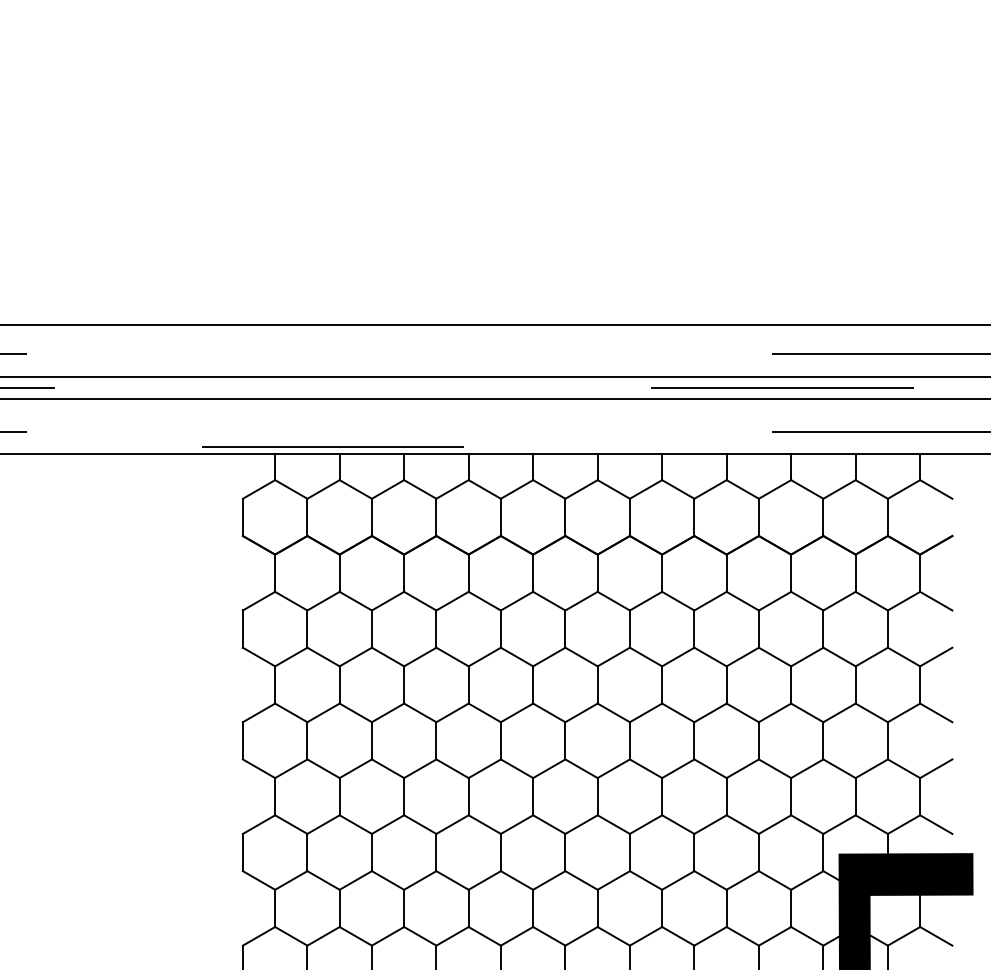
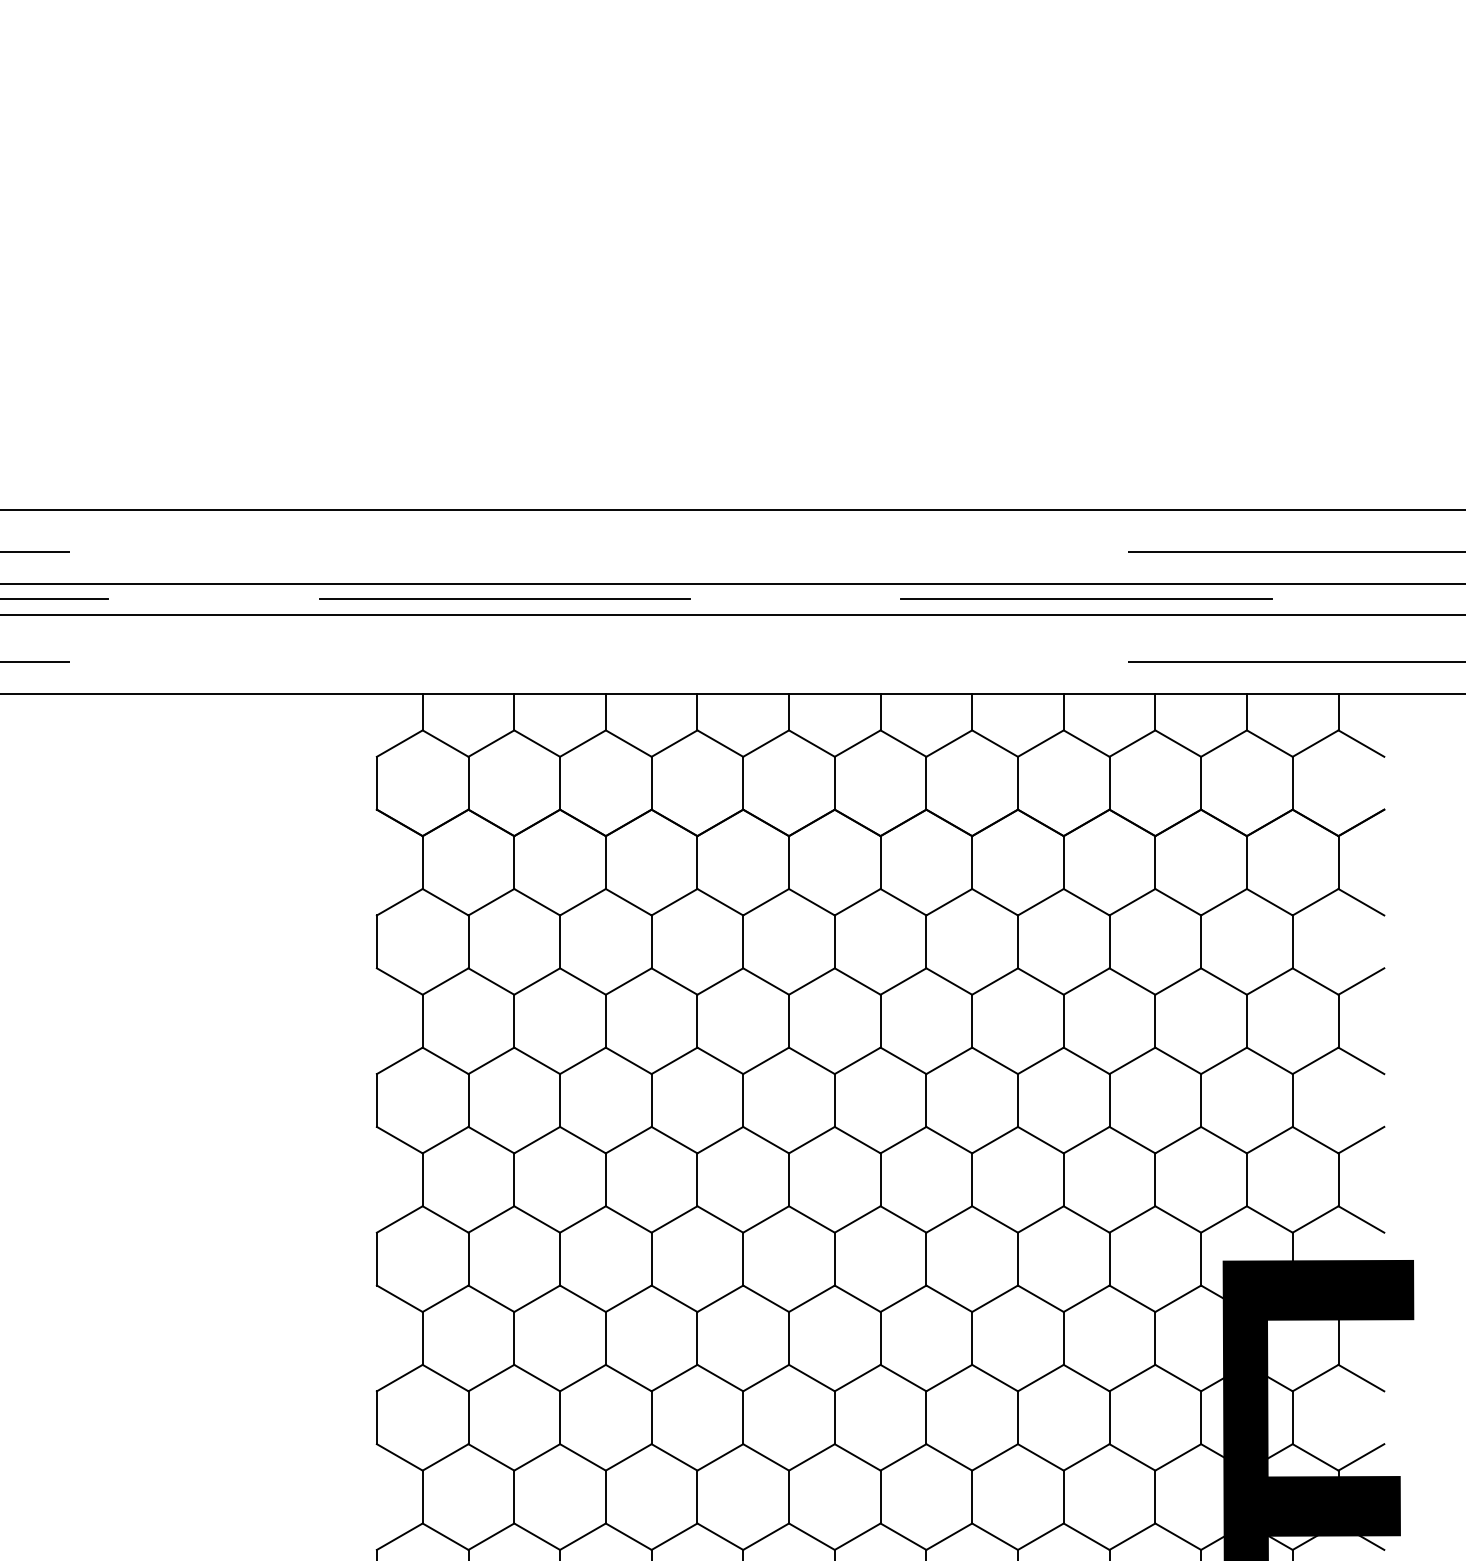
line: (782, 387) -> (1086, 598), moved
line: (332, 446) -> (504, 598), moved

